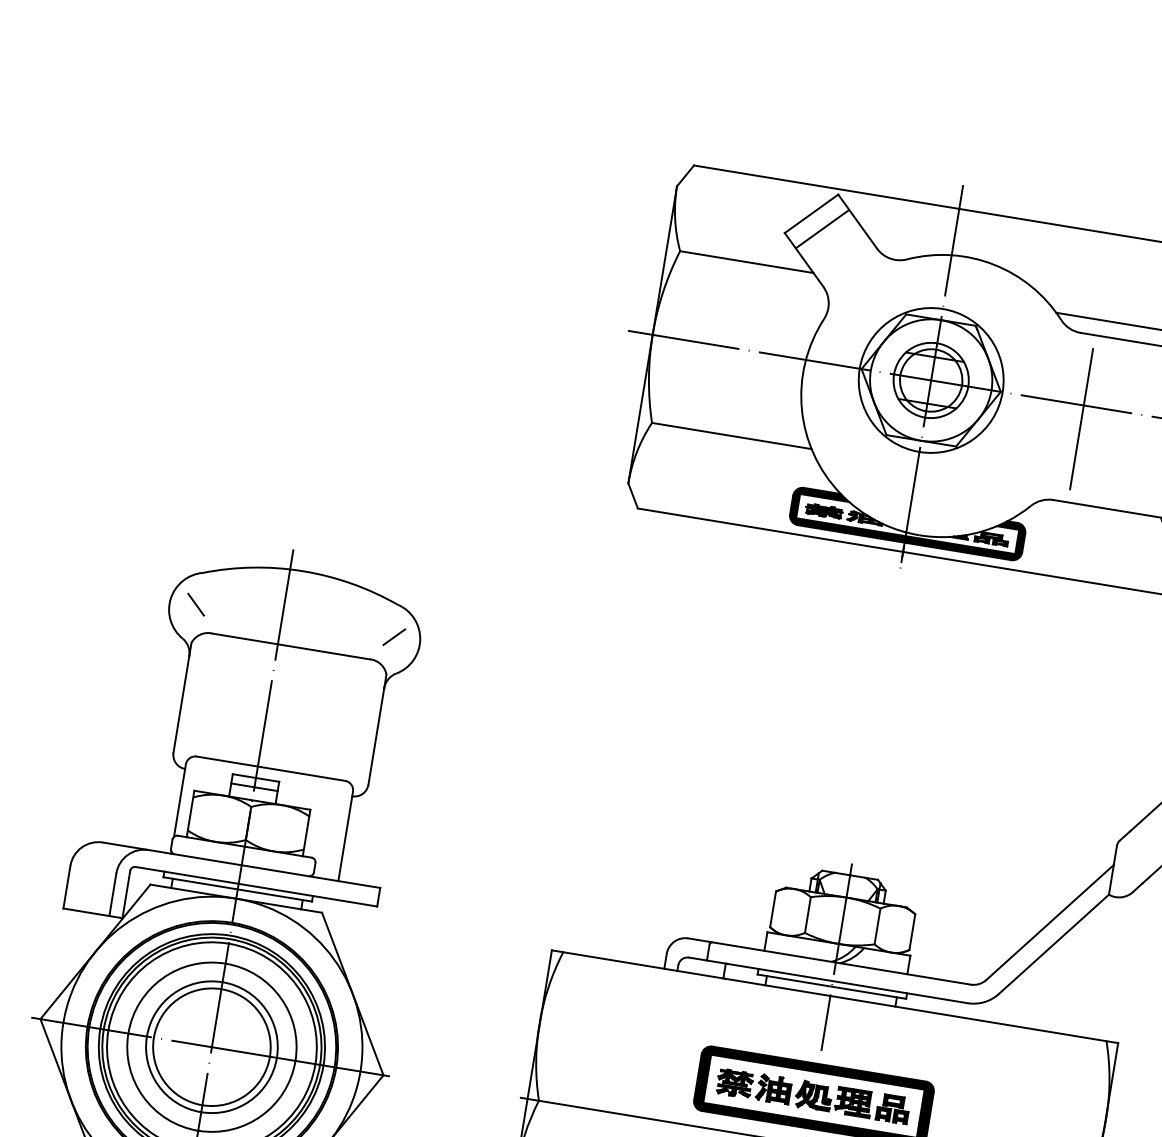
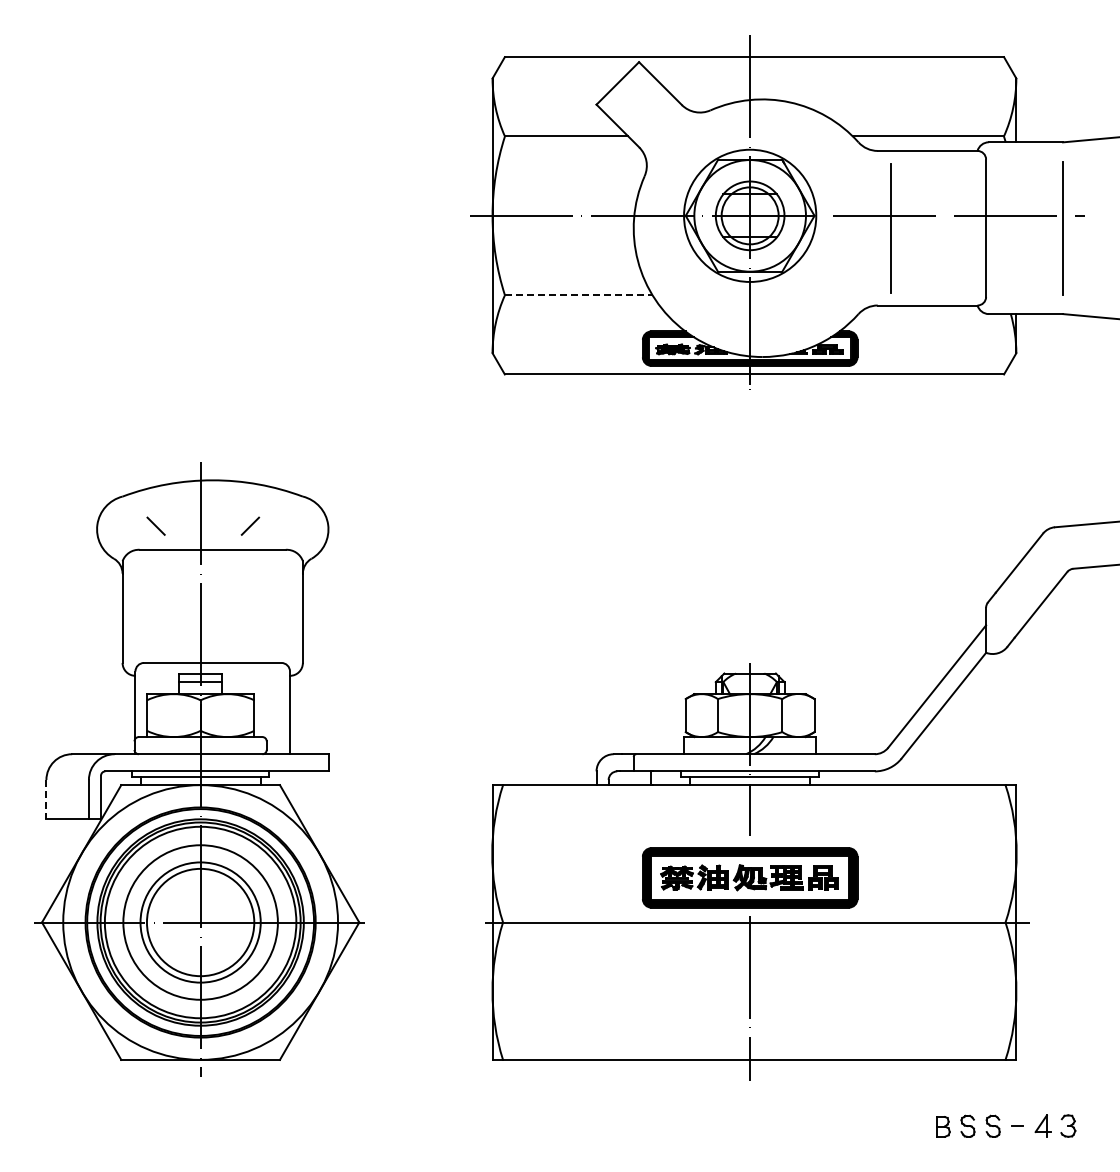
line: (822, 228) -> (629, 95), removed
line: (731, 436) -> (578, 295), solid -> dashed
line: (195, 603) -> (155, 525), moved
line: (394, 636) -> (250, 525), moved
line: (67, 886) -> (46, 799), solid -> dashed

